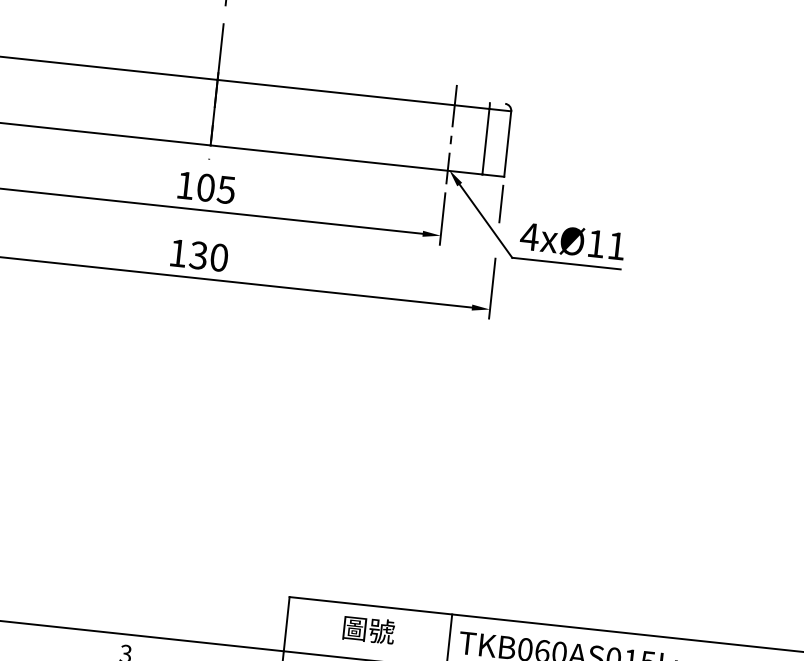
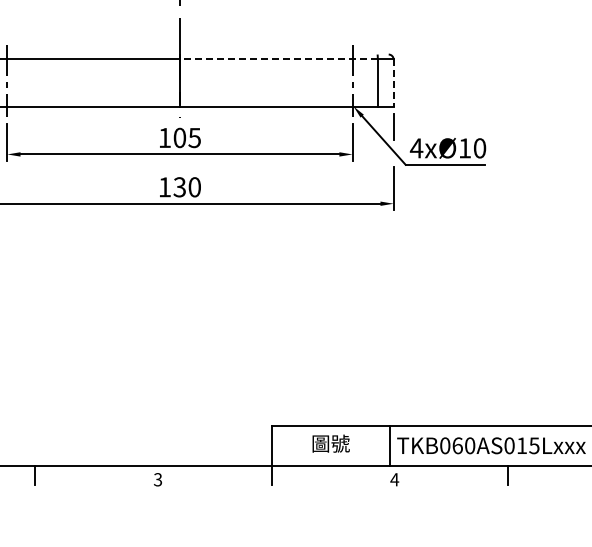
line: (353, 94) -> (278, 59), solid -> dashed
line: (507, 144) -> (393, 83), solid -> dashed
text: (617, 246) -> (480, 148), 4xØ11 -> 4xØ10

